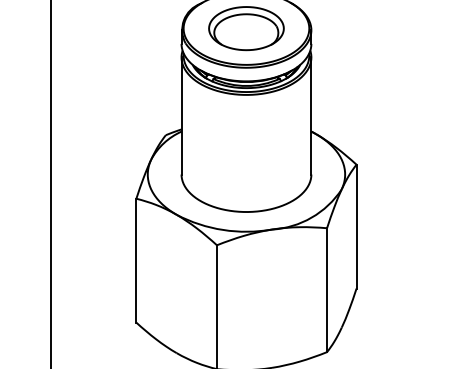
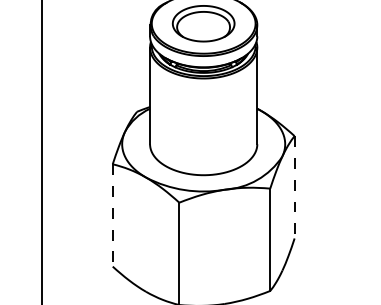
line: (356, 226) -> (294, 187), solid -> dashed
line: (136, 260) -> (112, 215), solid -> dashed

